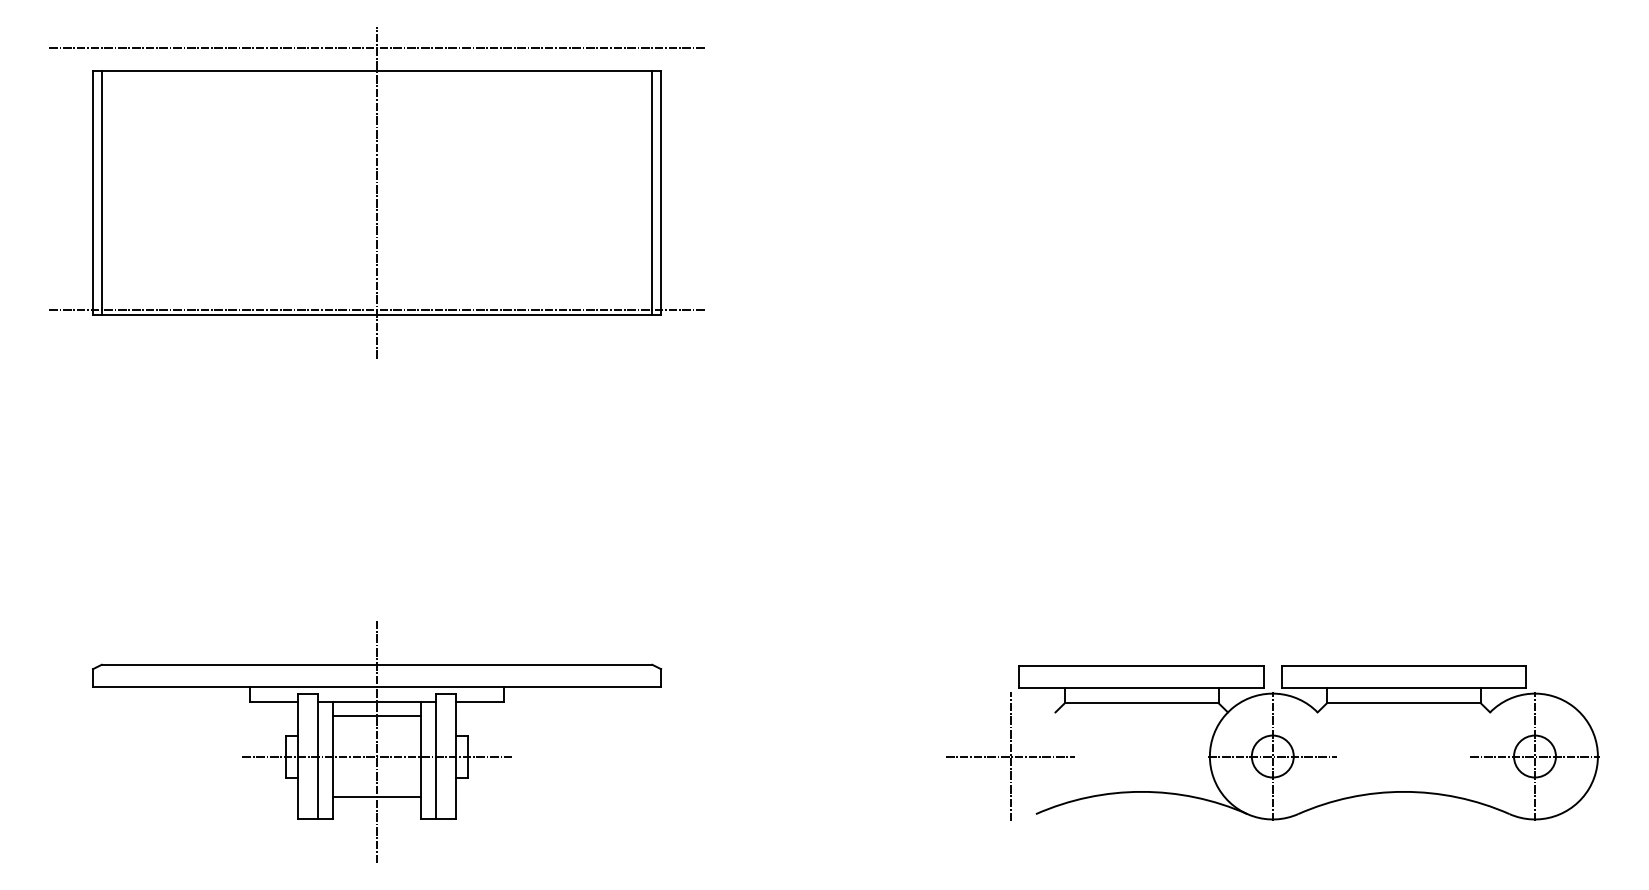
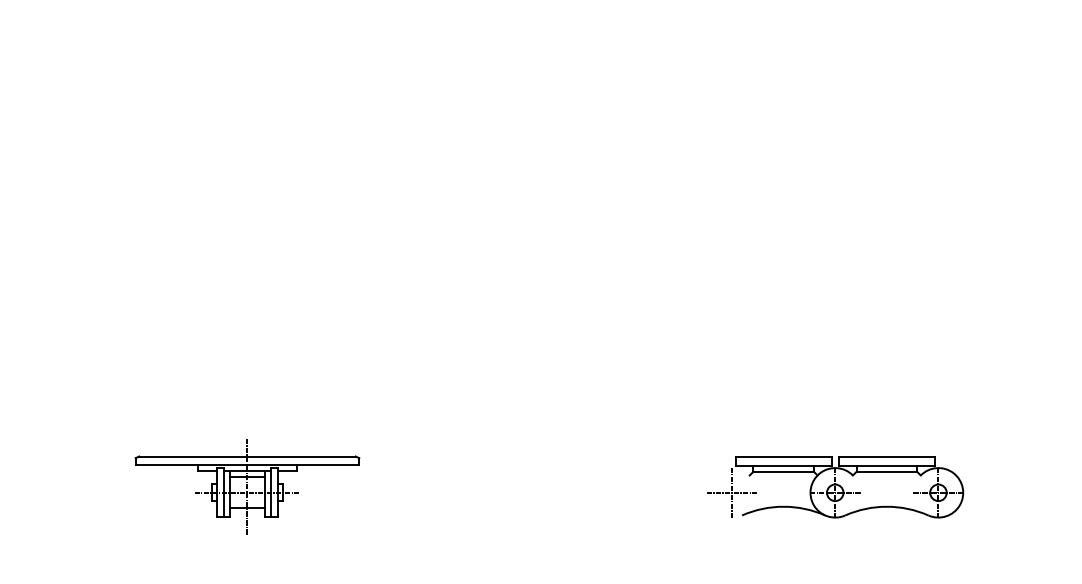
part: (375, 192) -> (246, 126), removed
part: (377, 741) -> (247, 486), size x0.6
part: (1273, 743) -> (835, 487), size x0.6

